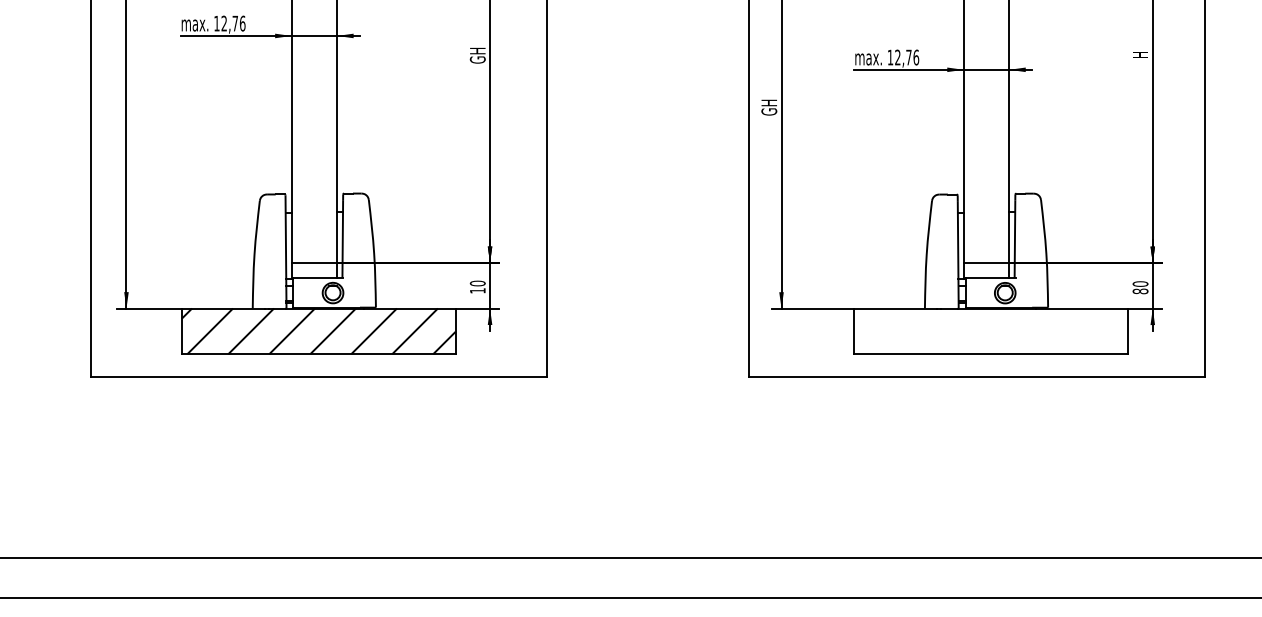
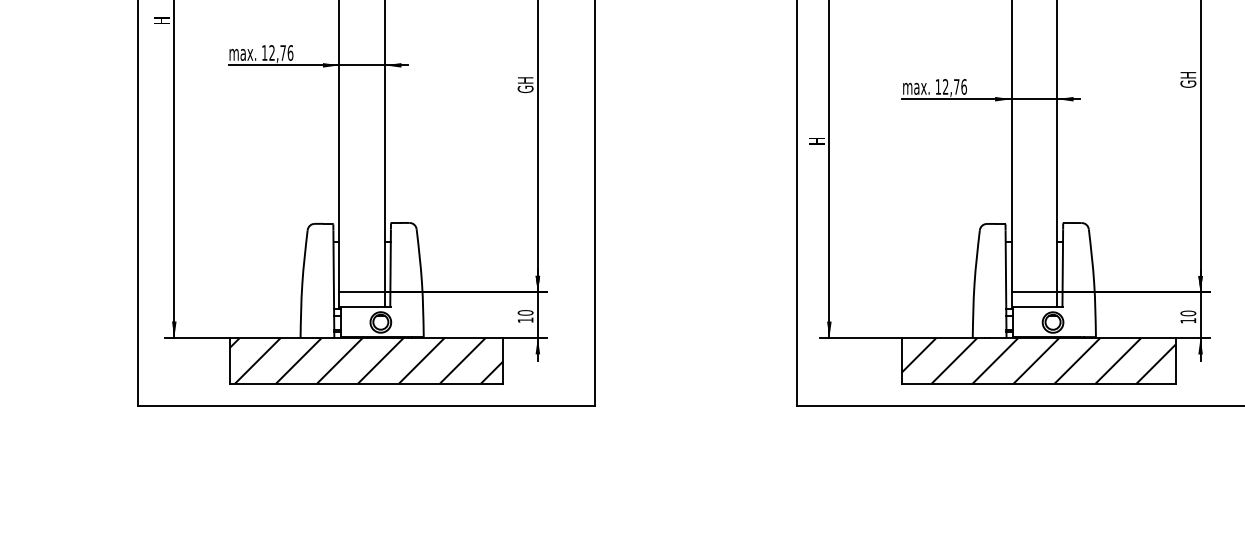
text: (1140, 50) -> (1188, 79), H -> GH
text: (769, 107) -> (817, 136), GH -> H
text: (1140, 291) -> (1188, 320), 80 -> 10
hatch: (990, 331) -> (1038, 360), added

